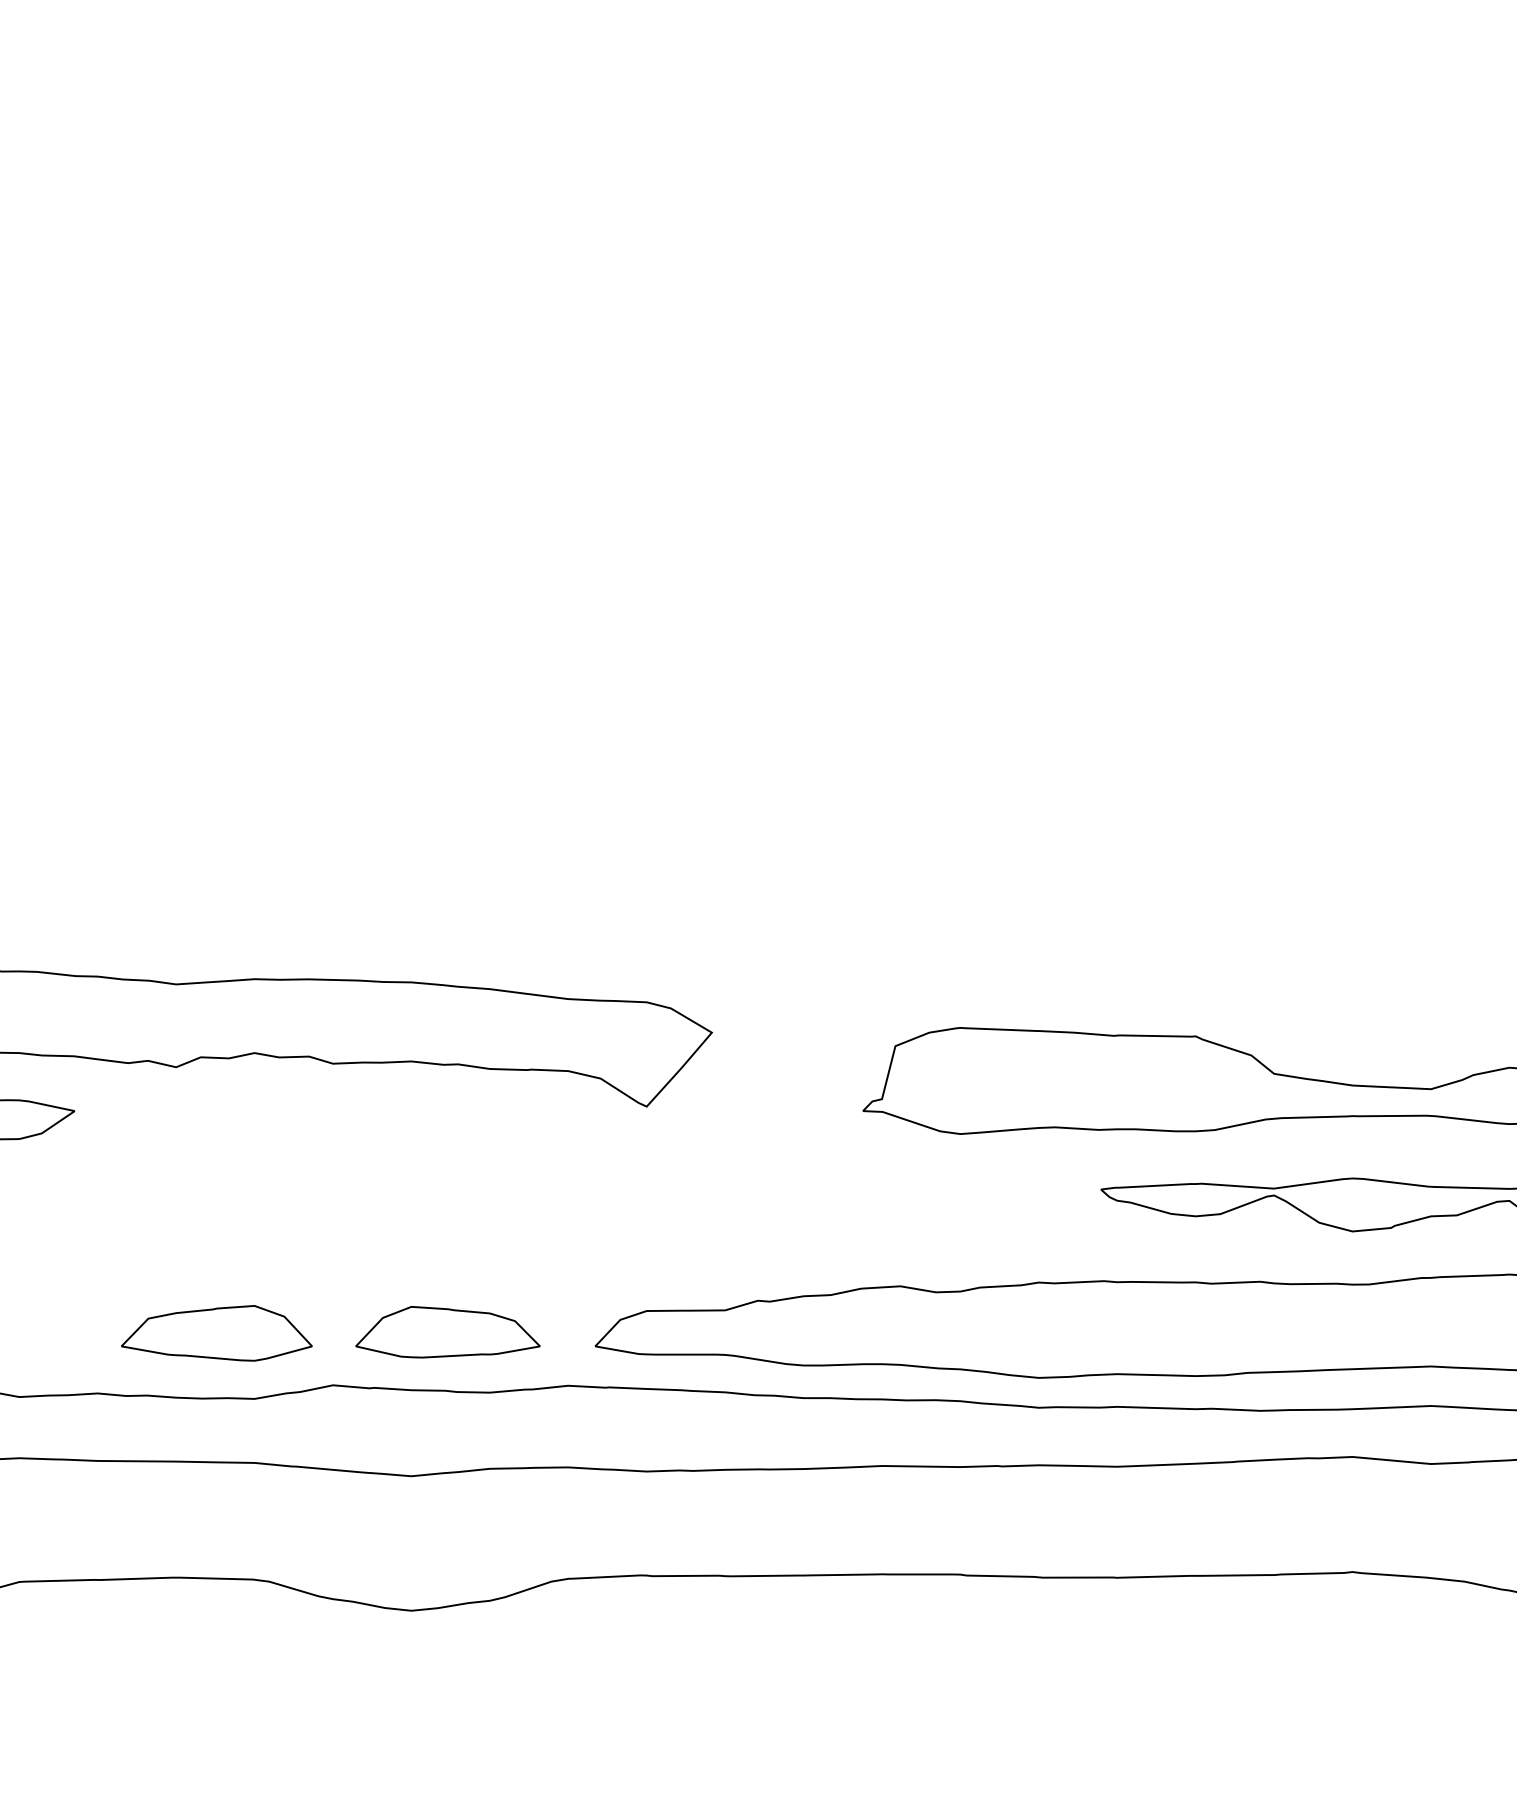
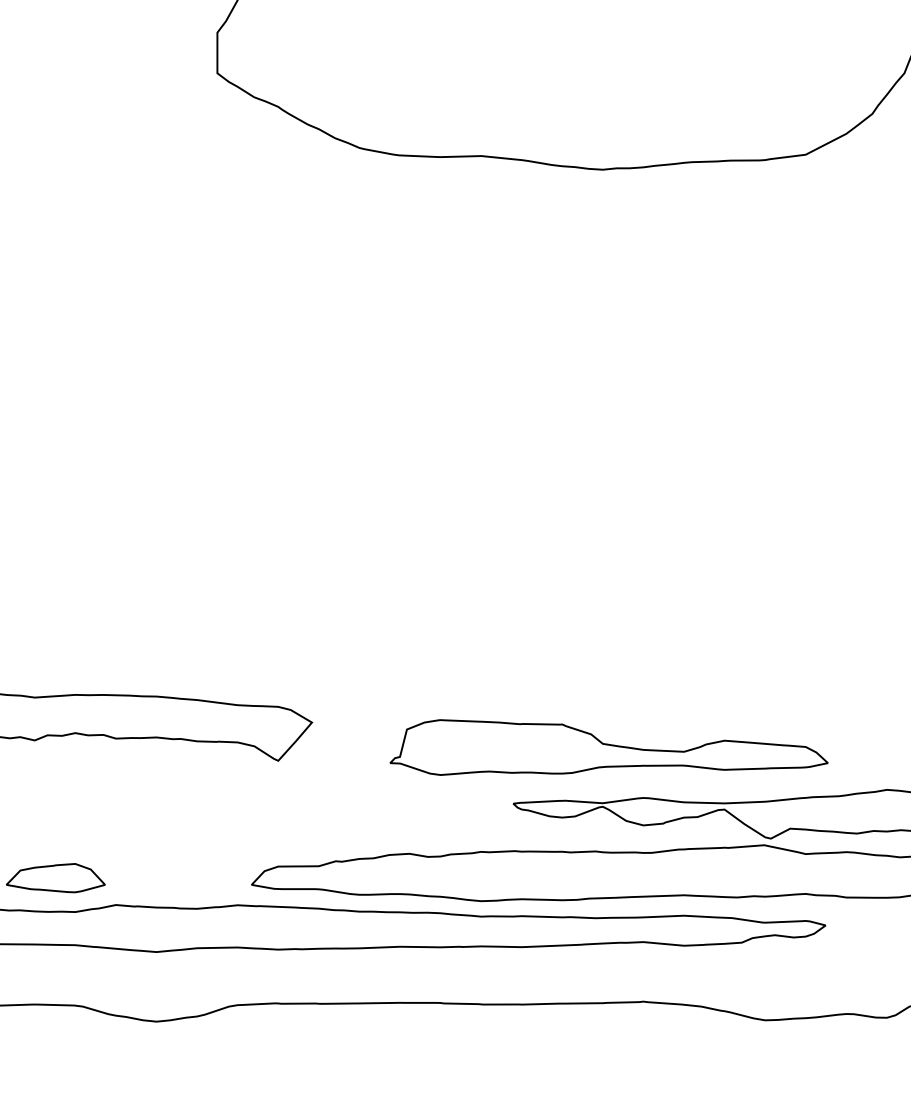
part: (448, 1332) -> (175, 877), removed

